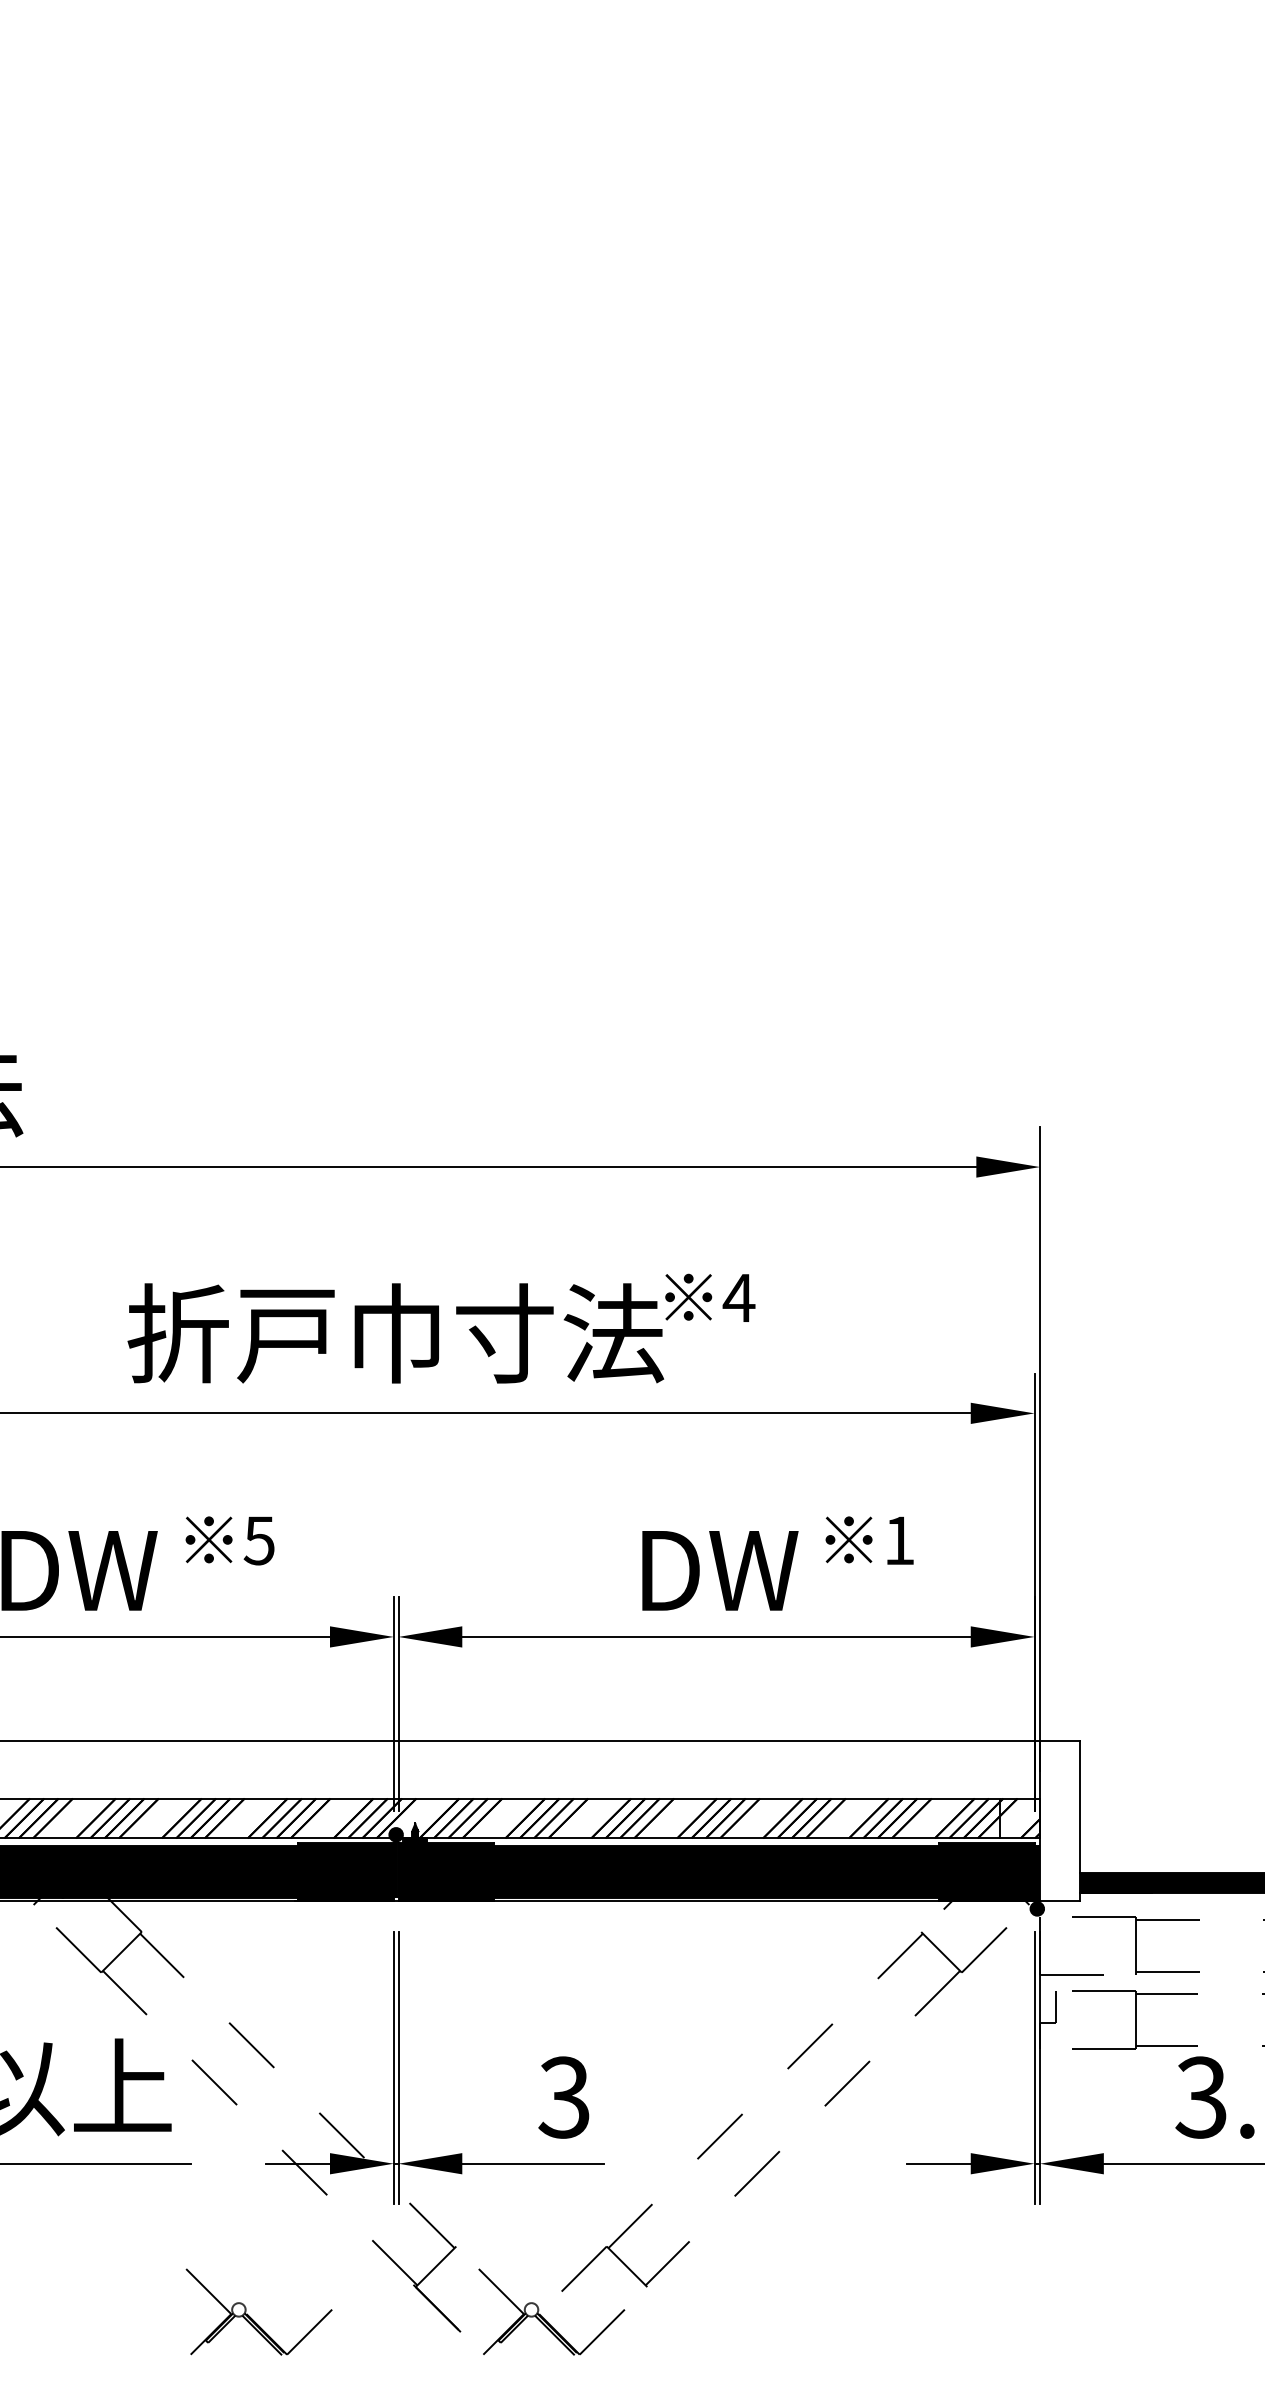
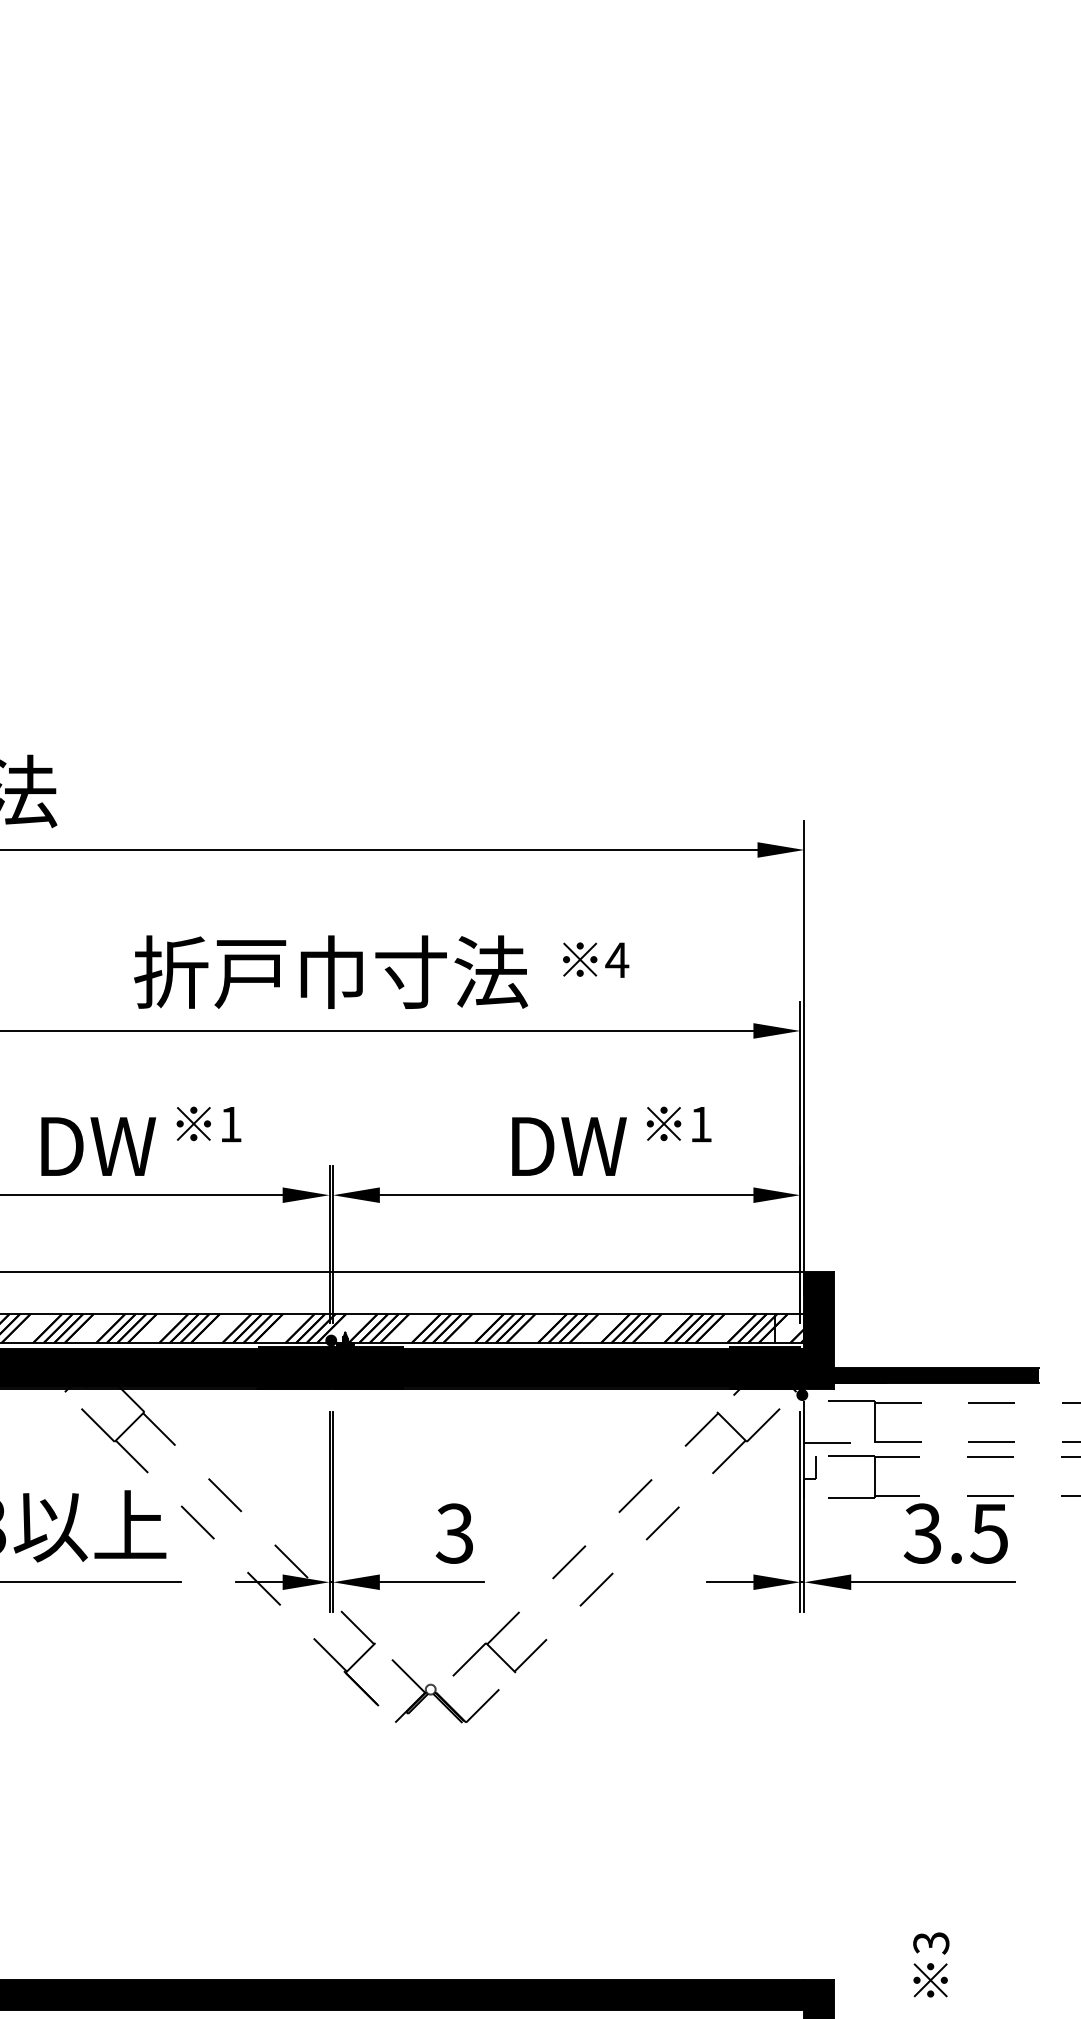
text: (710, 1297) -> (596, 959), moved
text: (258, 1540) -> (230, 1124), 5 -> 1
fill: (1059, 1819) -> (818, 1329), added
part: (252, 2317) -> (225, 1695), removed

